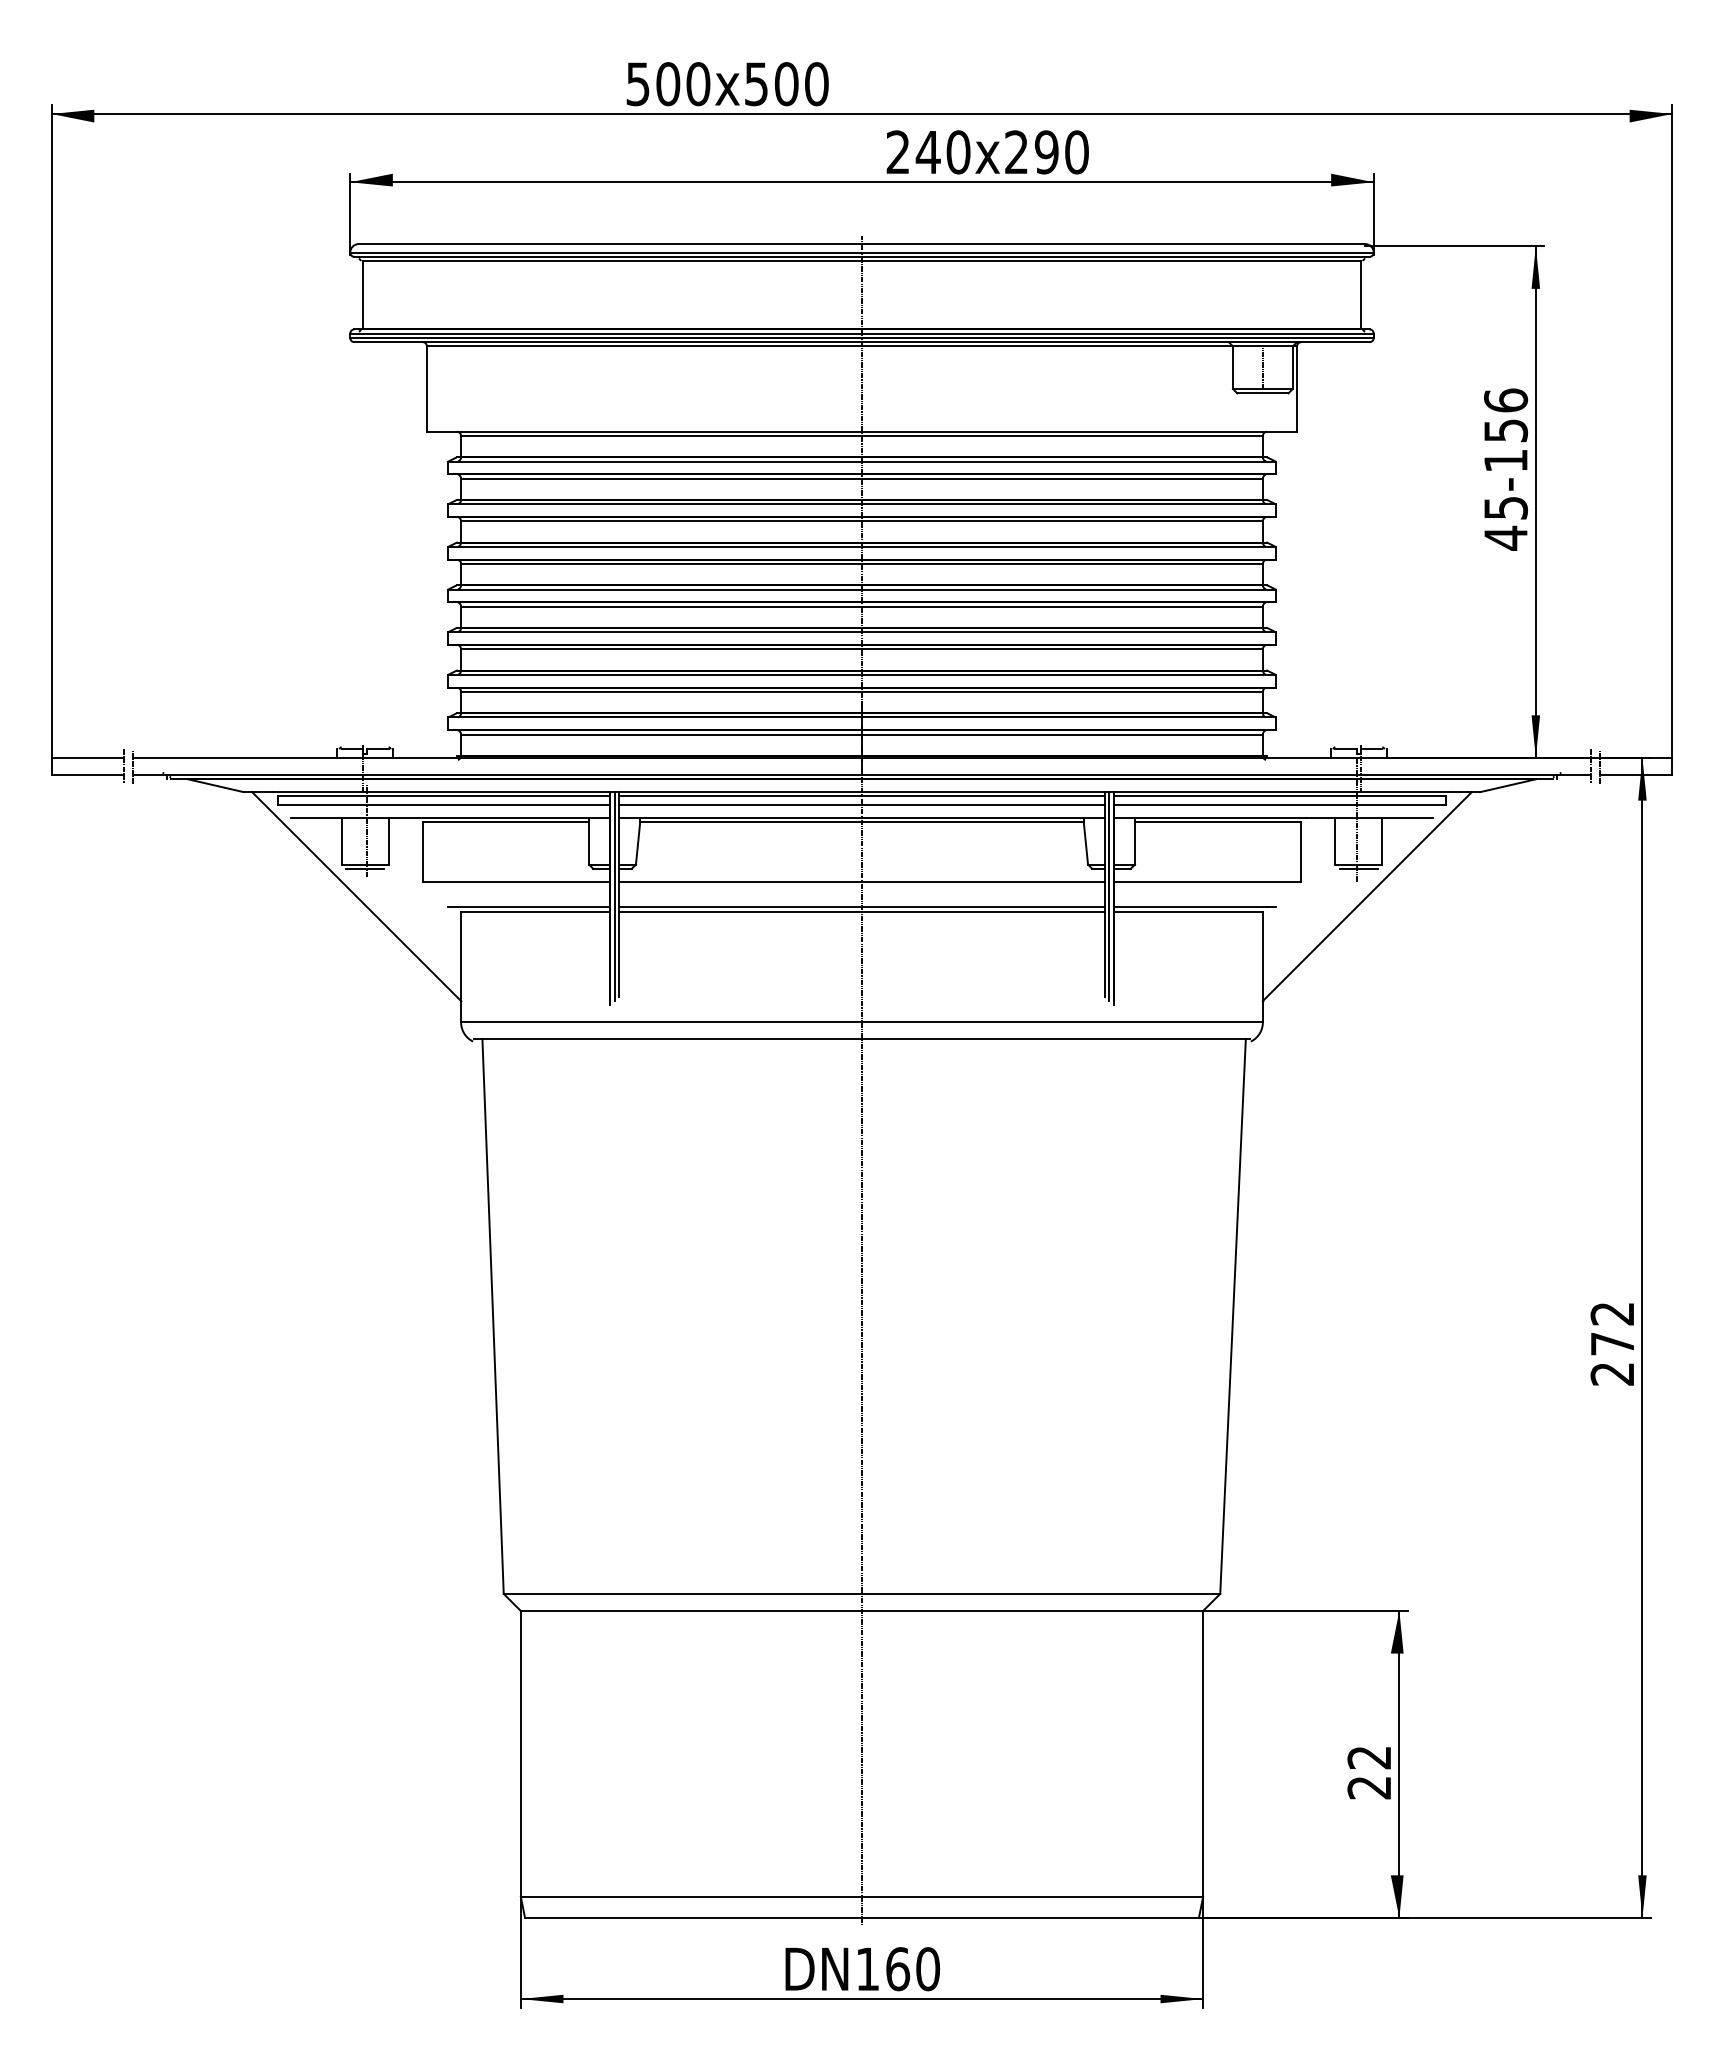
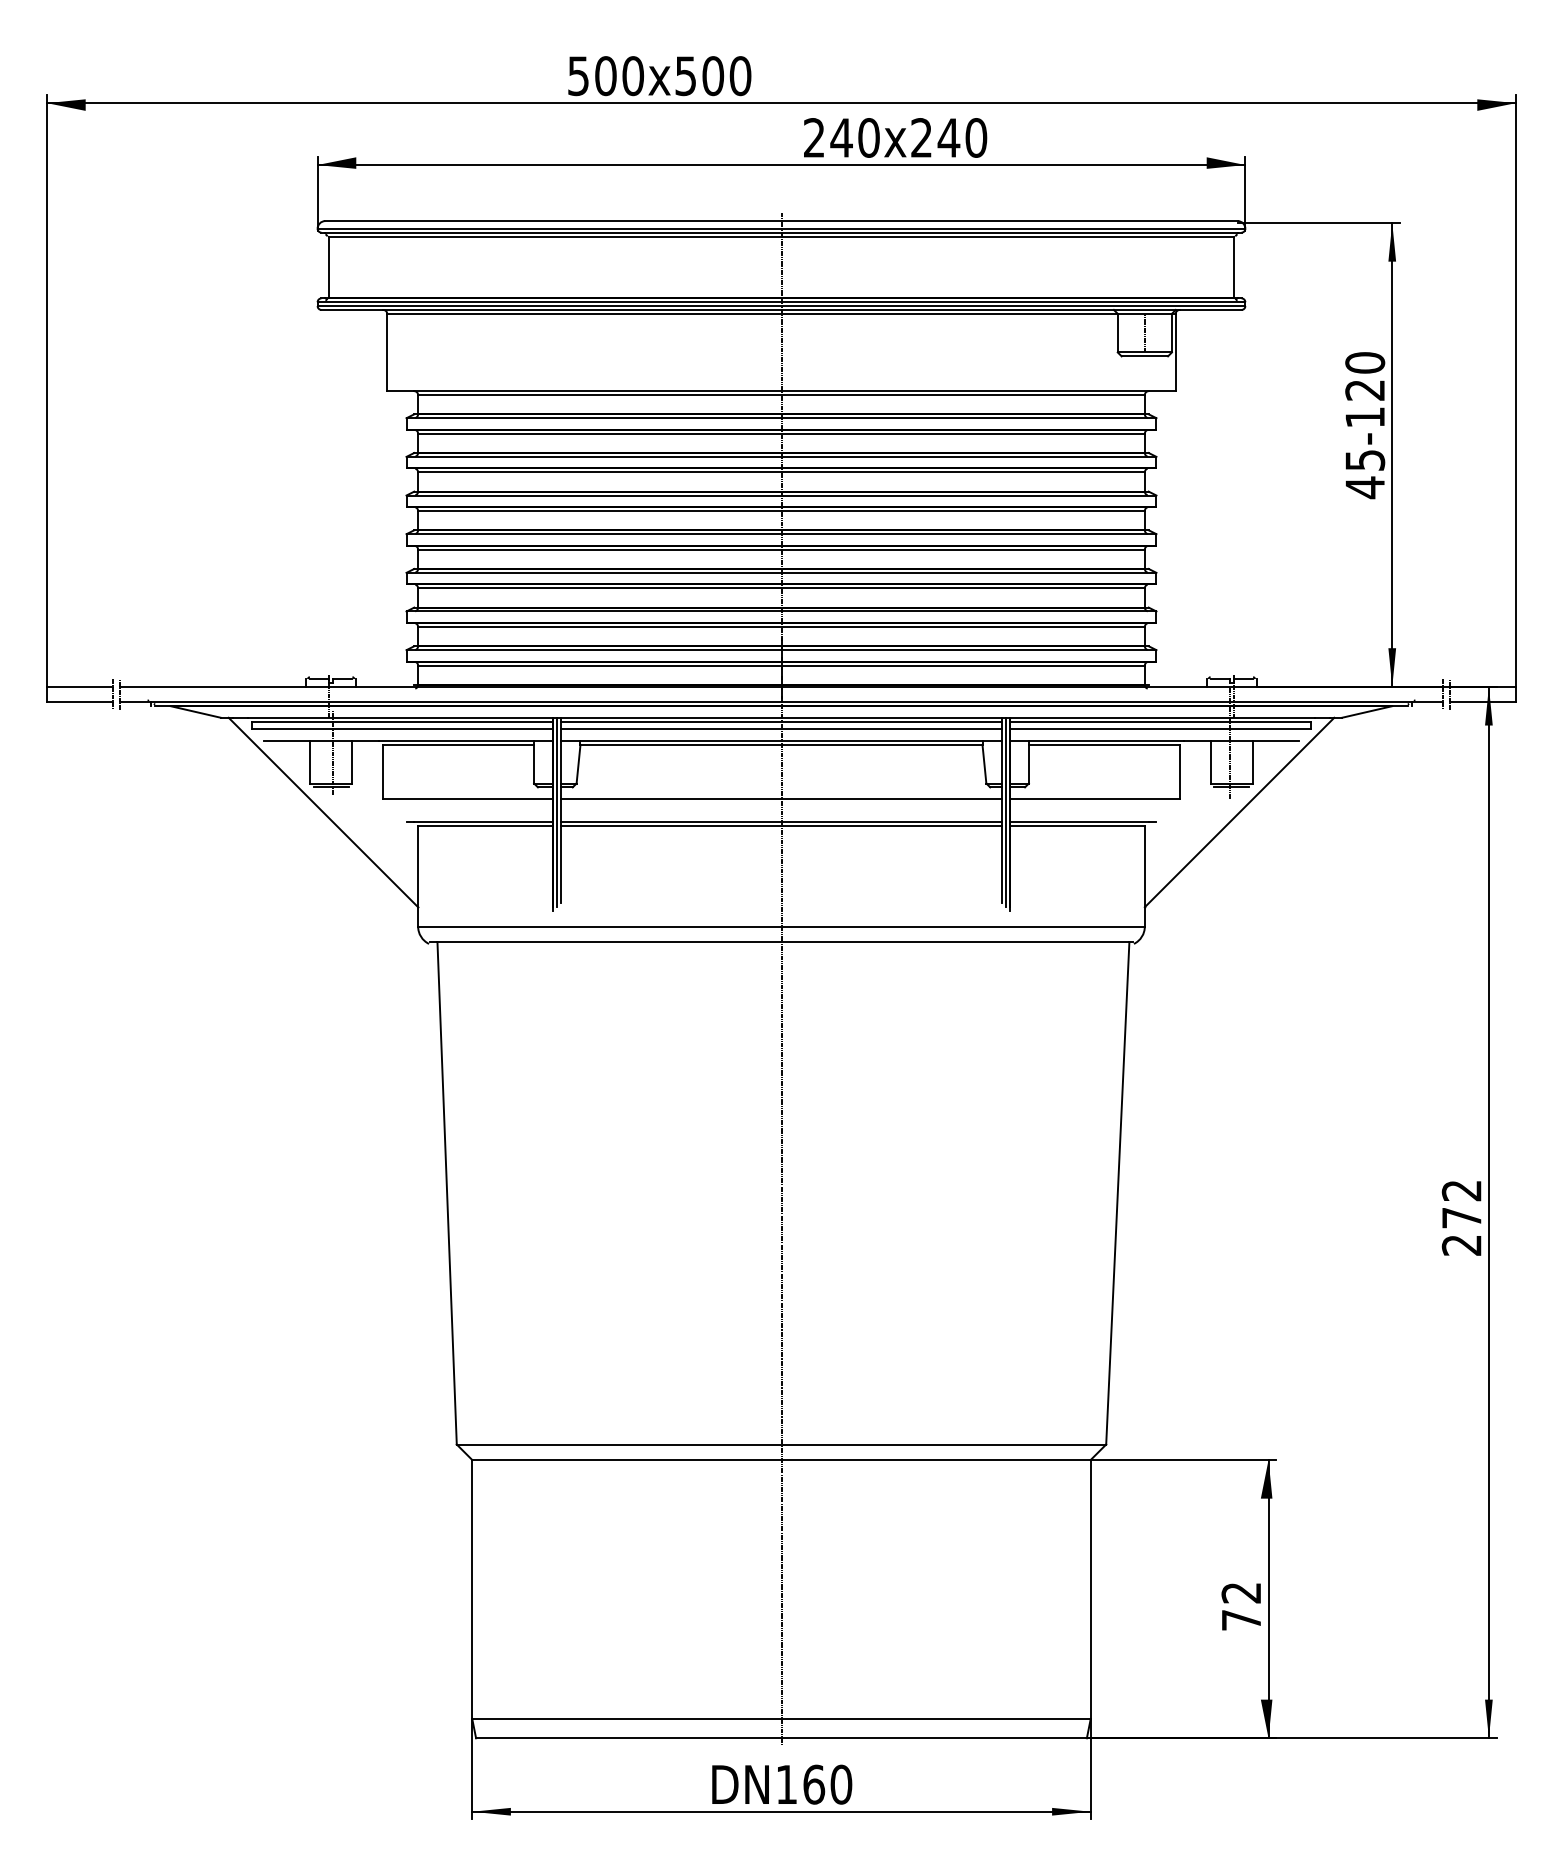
text: (1046, 152) -> (948, 138), x290 -> x240
text: (1506, 415) -> (1365, 376), 156 -> 120
text: (1368, 1787) -> (1240, 1620), 22 -> 72

